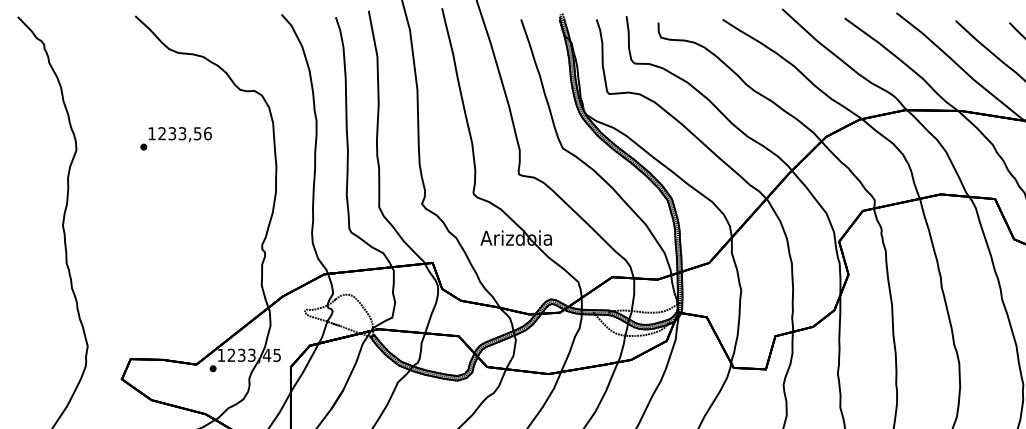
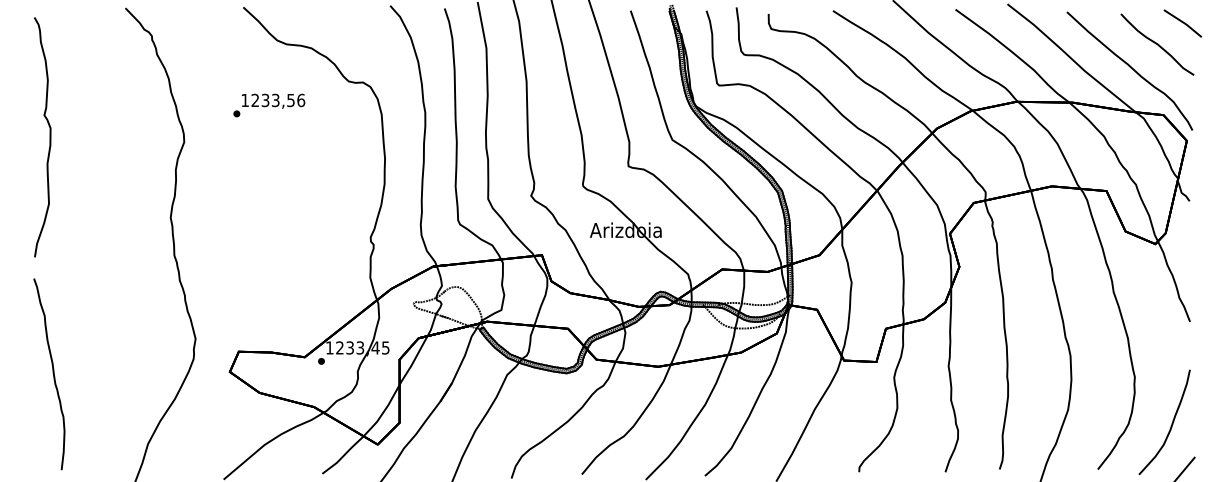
text: (176, 138) -> (269, 105), moved

